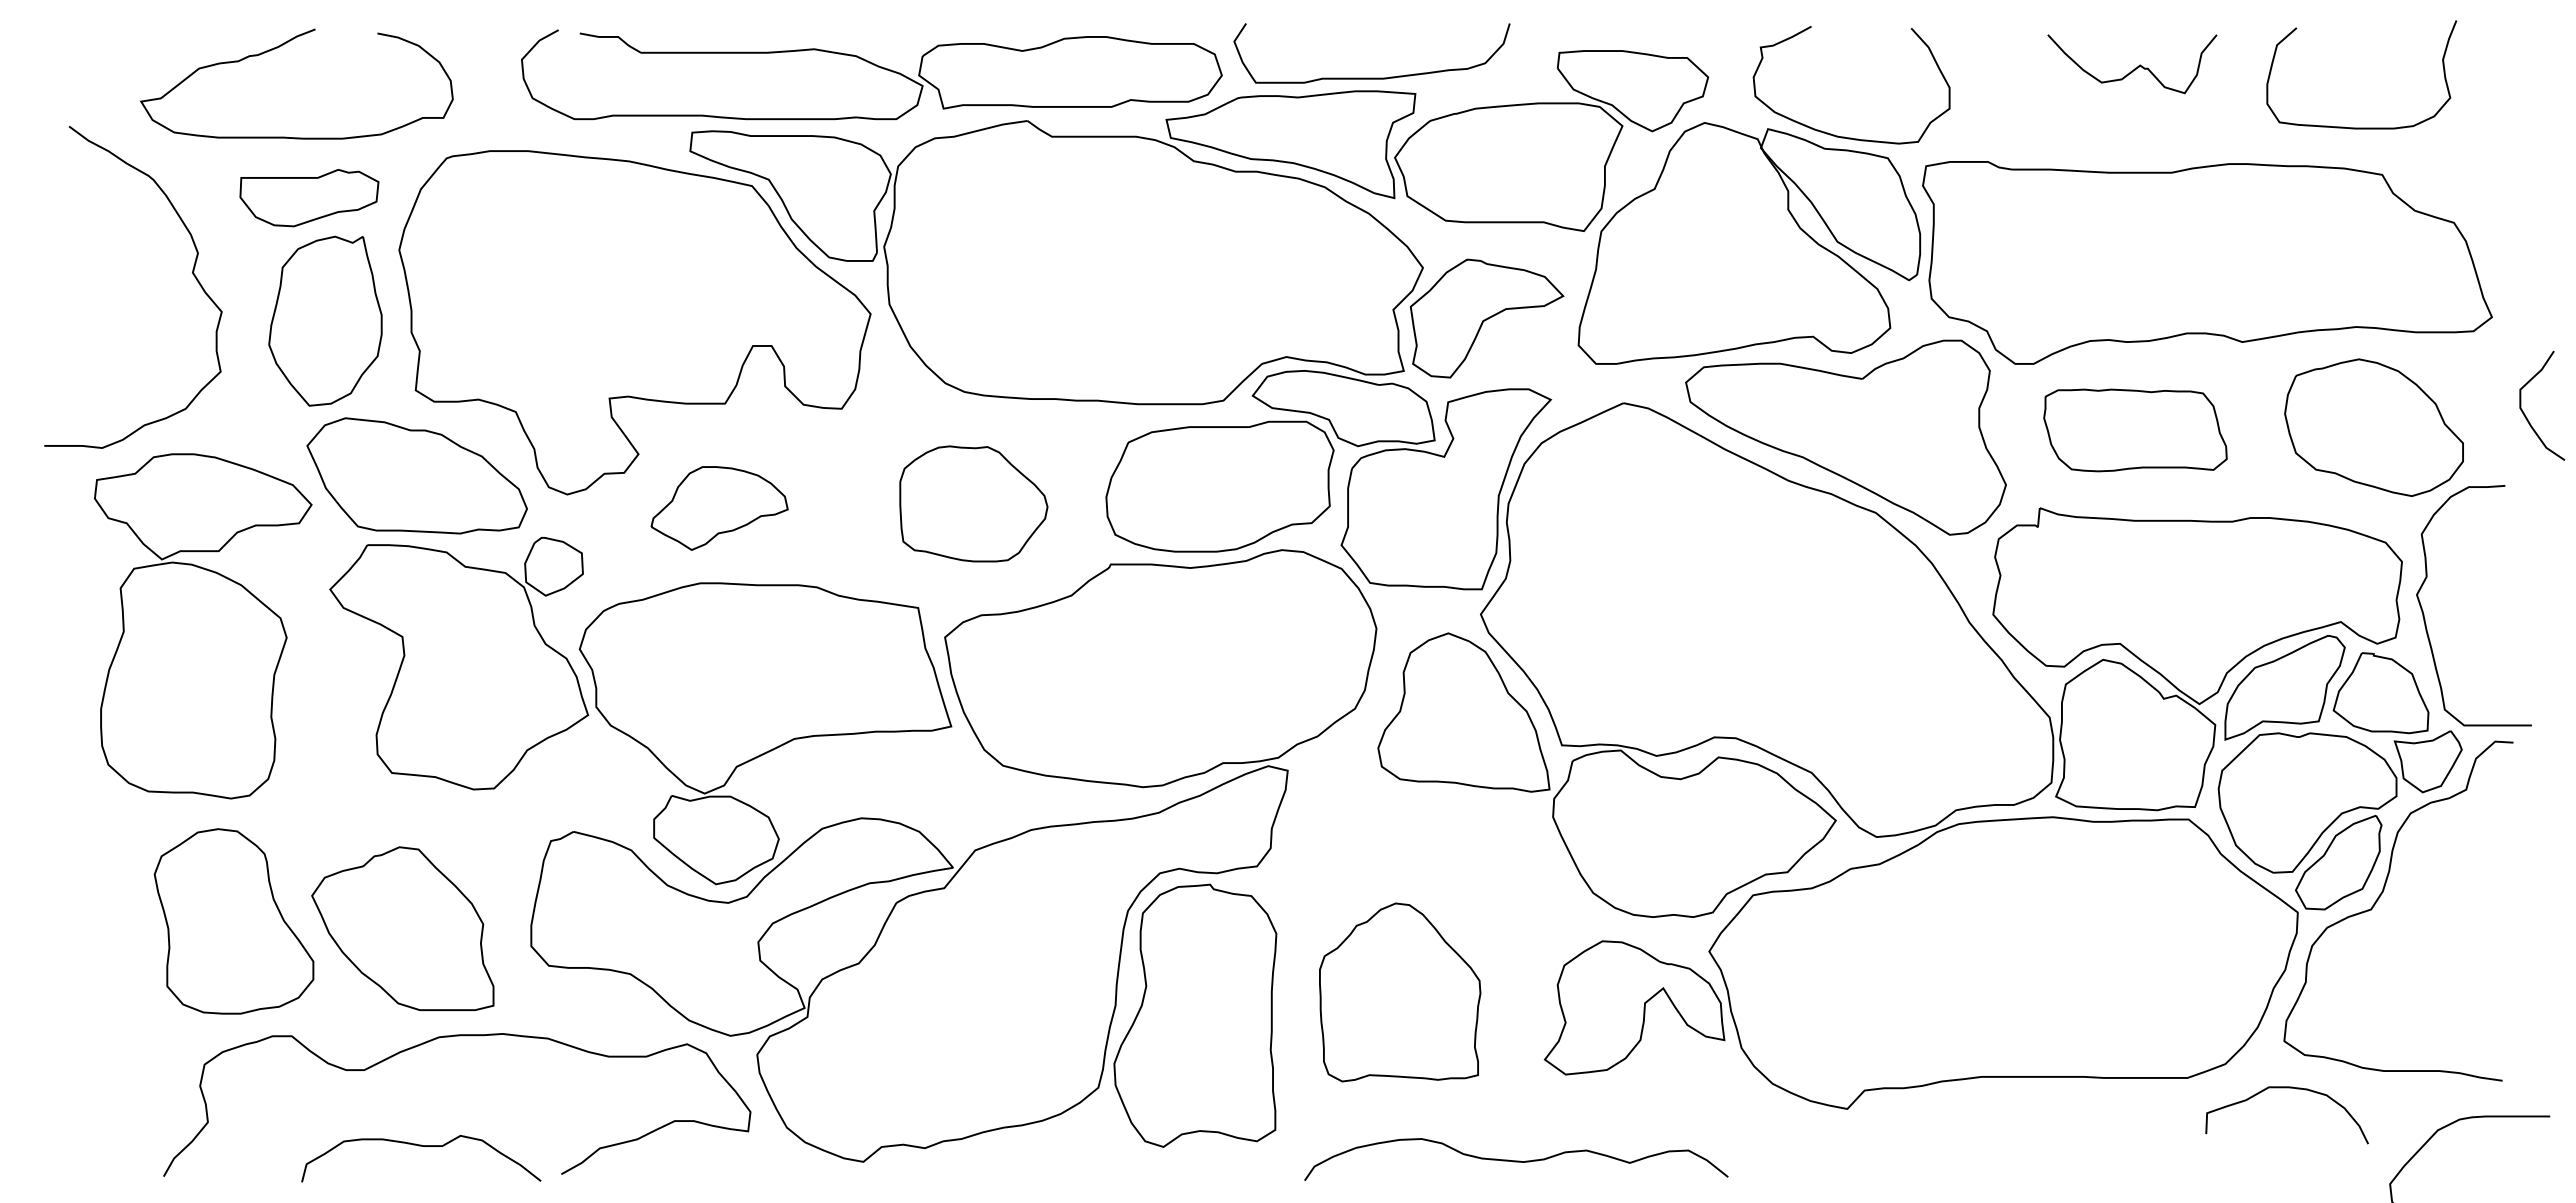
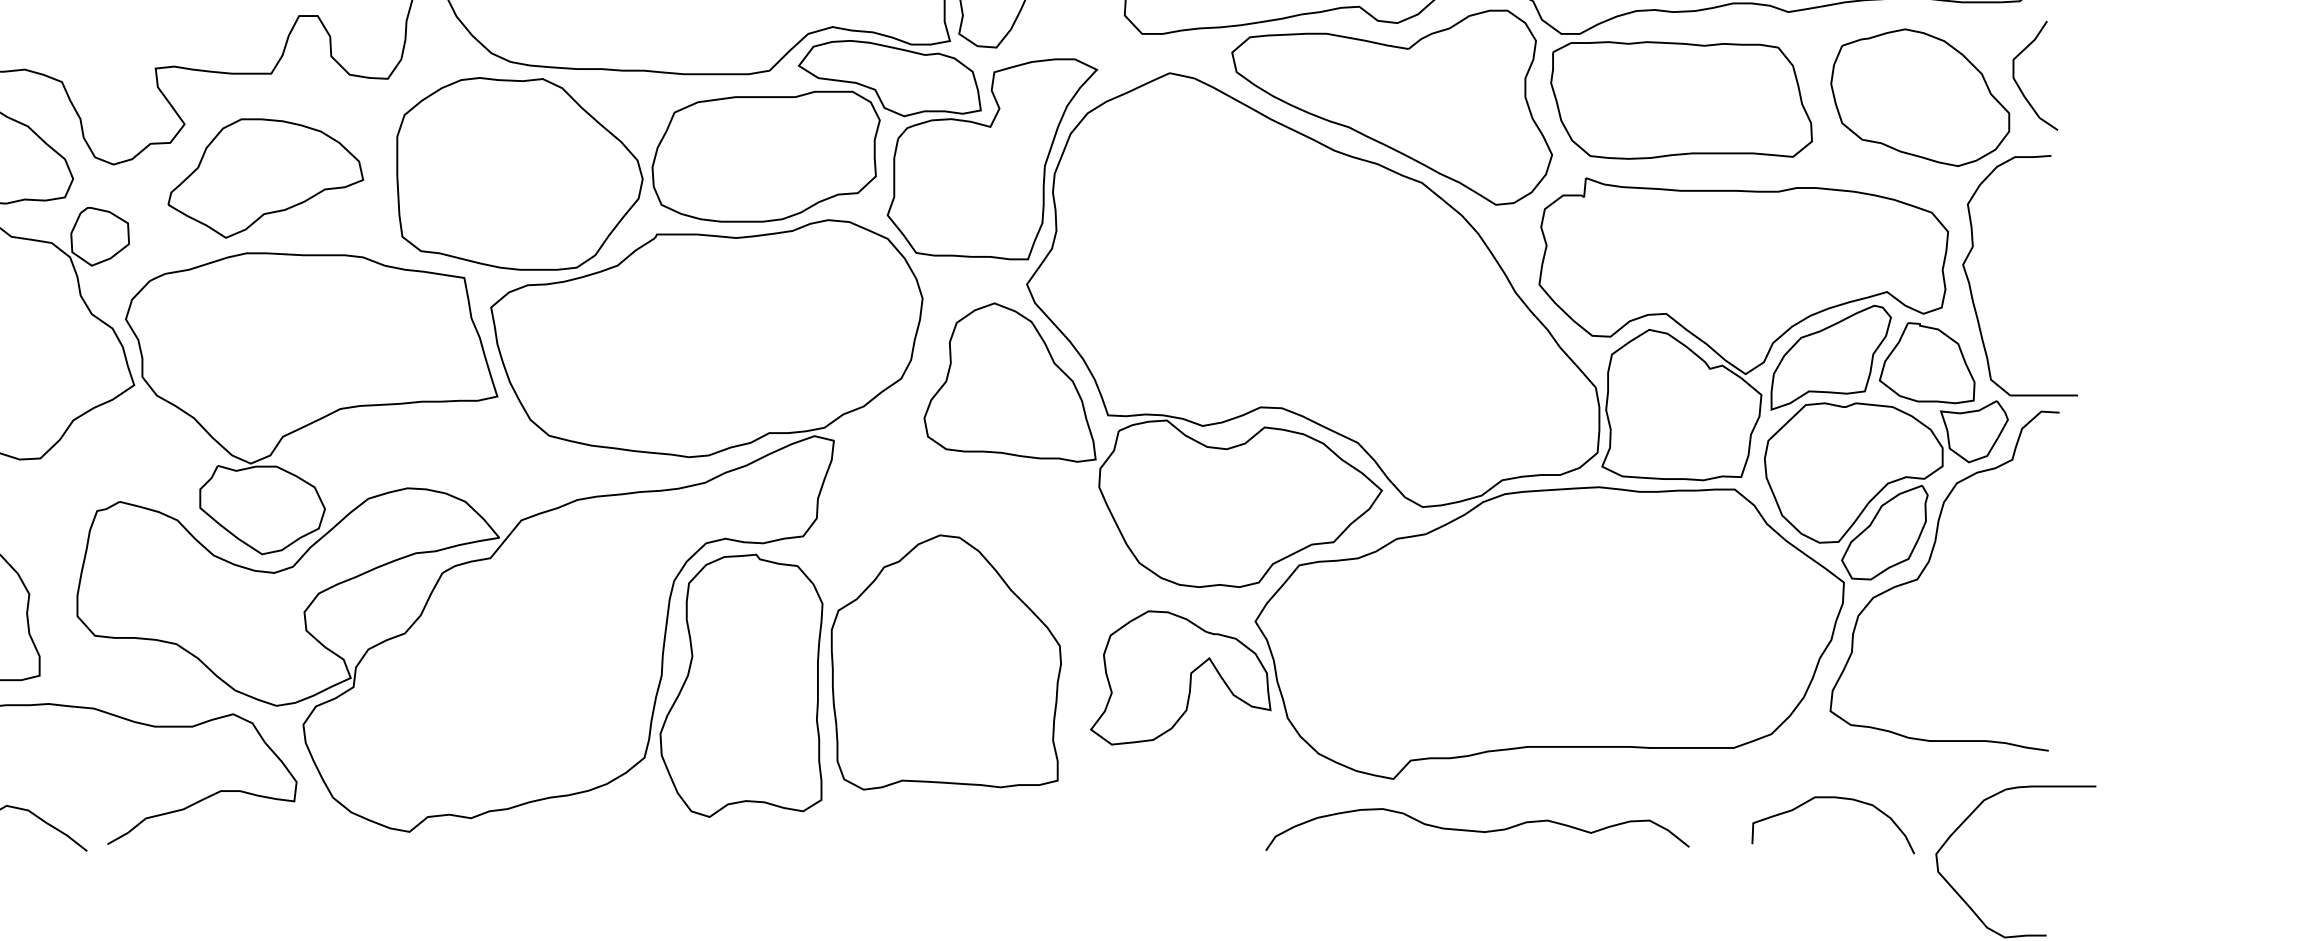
curve: (2525, 414) -> (2018, 84), moved
part: (2135, 430) -> (1681, 100), size x1.43
part: (973, 503) -> (519, 173), size x1.67
part: (719, 508) -> (265, 178), size x1.43
part: (1399, 992) -> (945, 662), size x1.43
curve: (2286, 1088) -> (1832, 798), moved
curve: (1516, 1160) -> (1477, 830), moved

